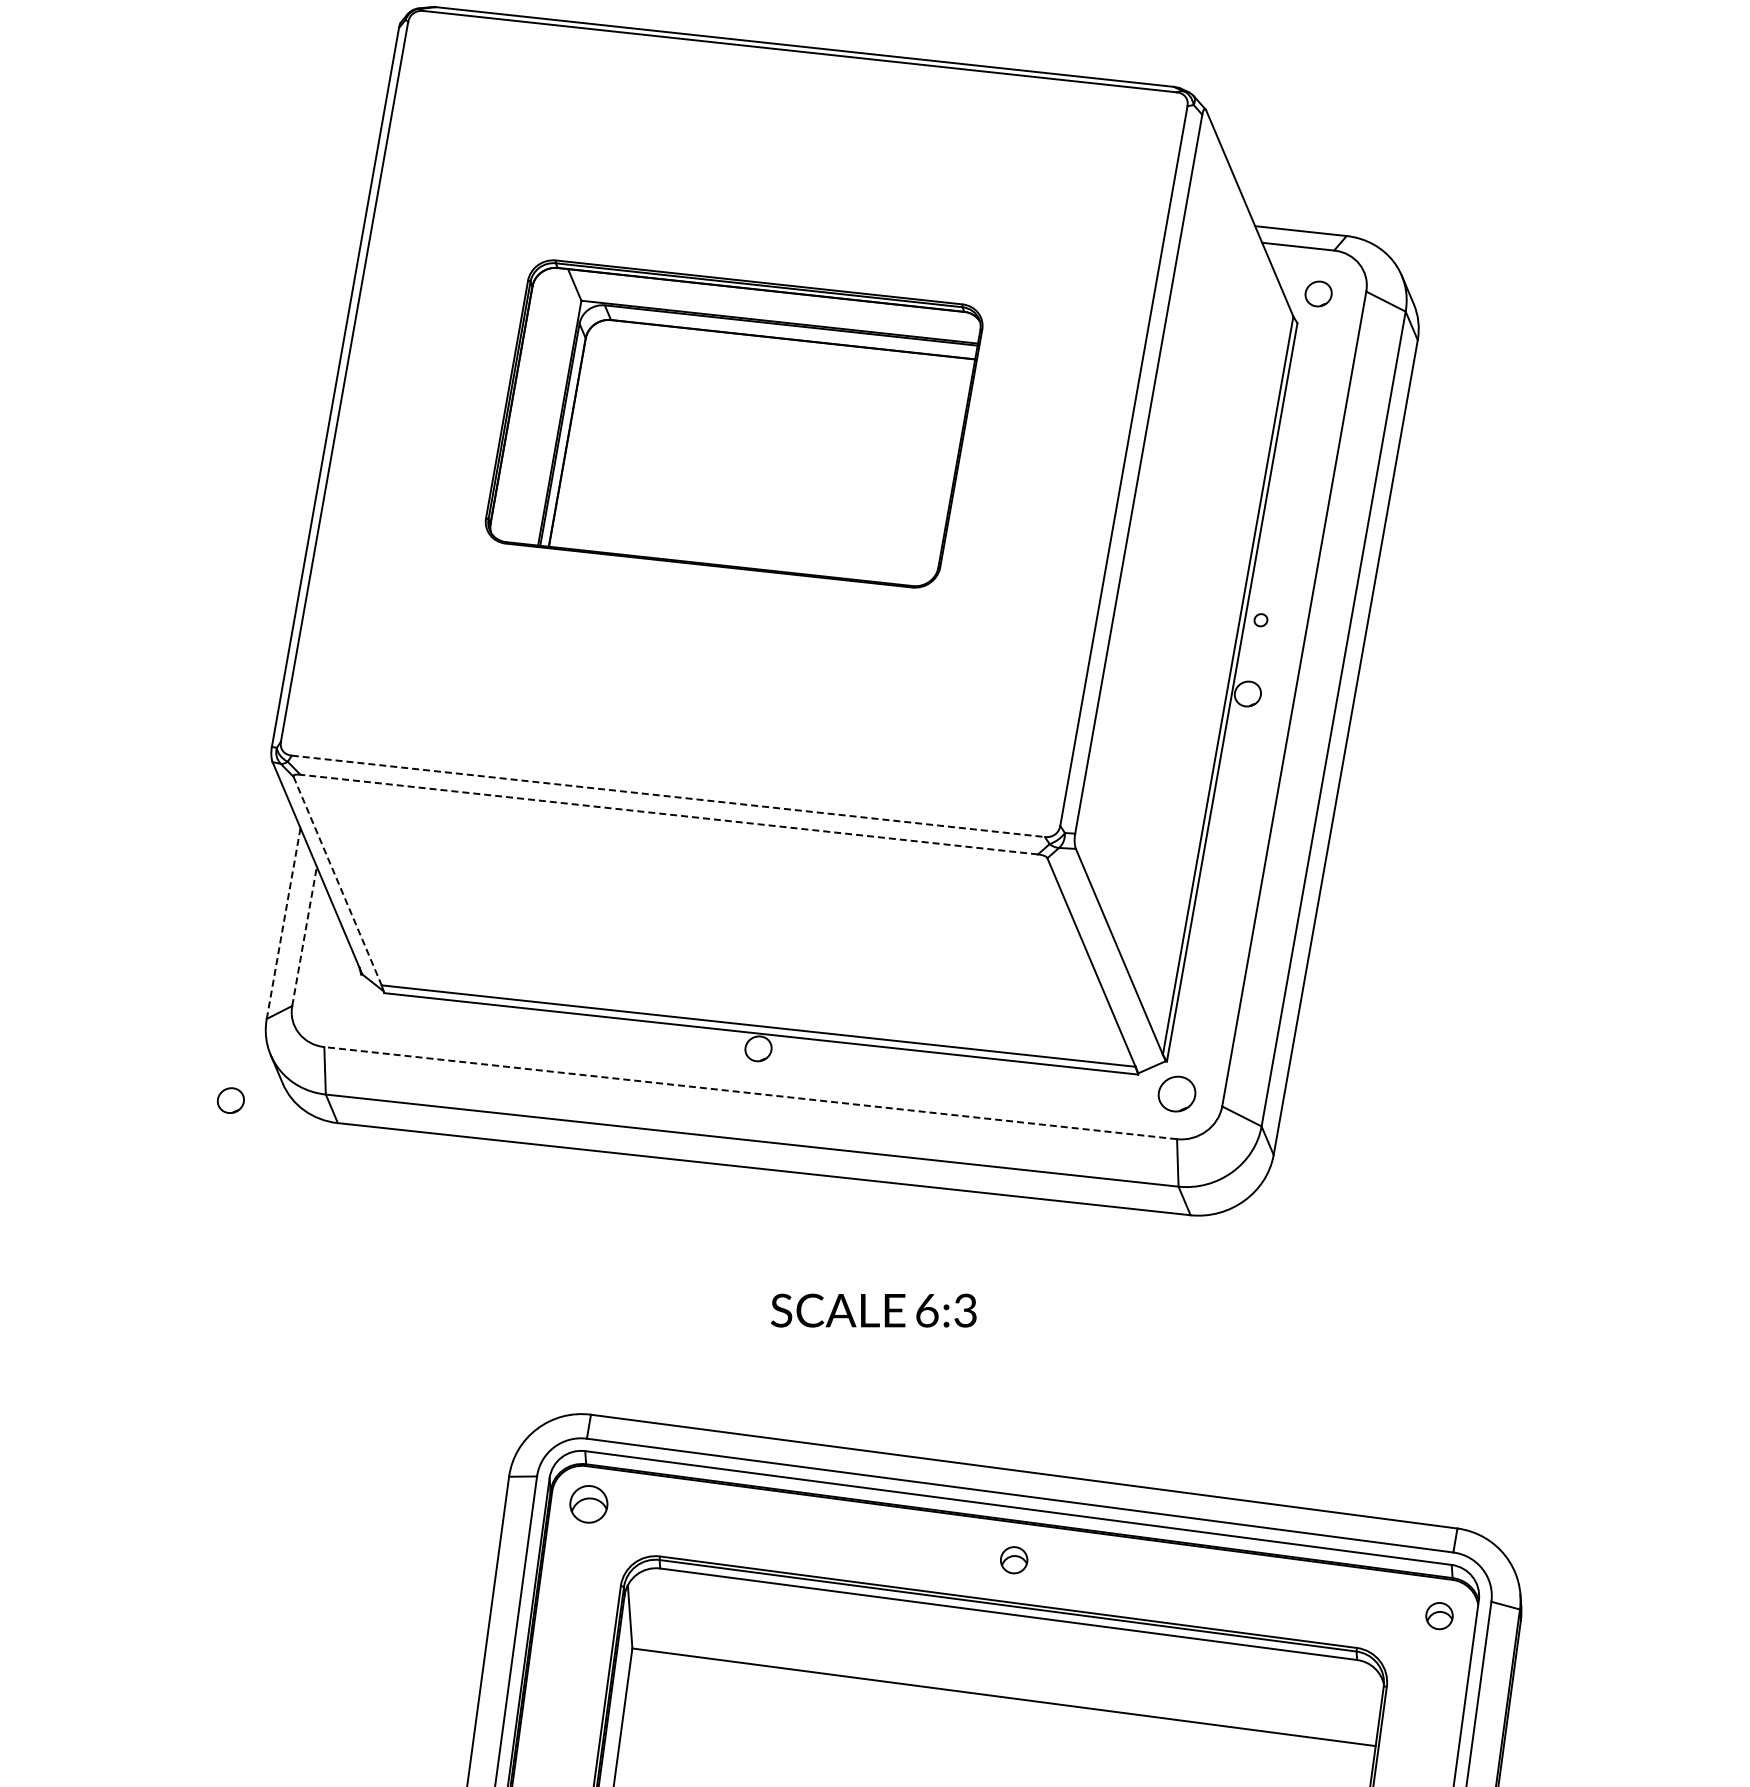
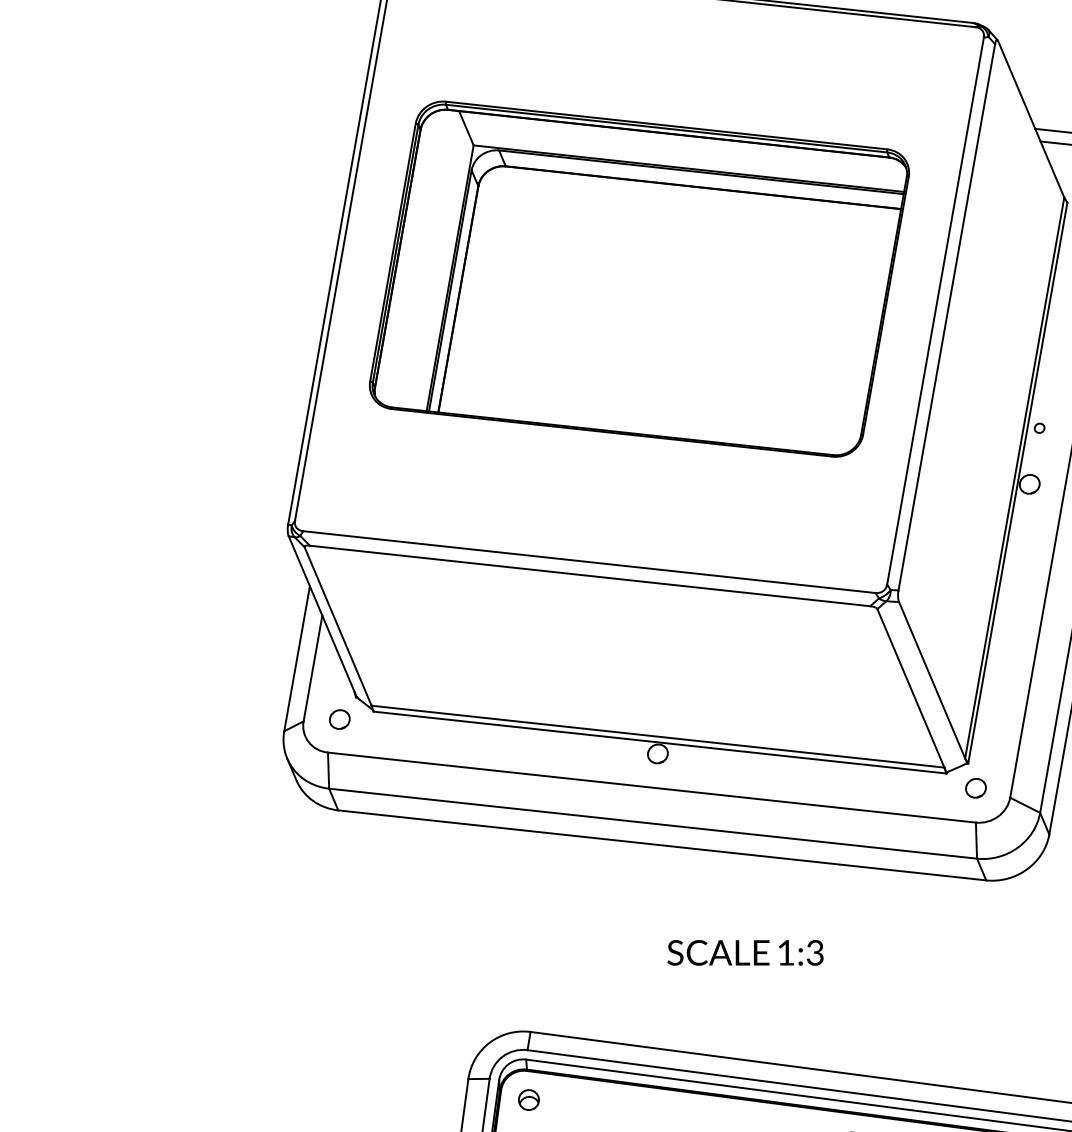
part: (733, 423) -> (638, 278), size x1.43
line: (668, 796) -> (589, 562), dashed -> solid
line: (669, 814) -> (590, 575), dashed -> solid
line: (337, 881) -> (338, 626), dashed -> solid
line: (283, 923) -> (296, 658), dashed -> solid
line: (304, 936) -> (312, 668), dashed -> solid
line: (750, 1093) -> (651, 787), dashed -> solid
part: (1177, 1093) -> (976, 787), size x0.71
part: (230, 1100) -> (339, 719), moved
text: (927, 1310) -> (786, 952), 6:3 -> 1:3
part: (588, 1504) -> (528, 1100), size x0.71

